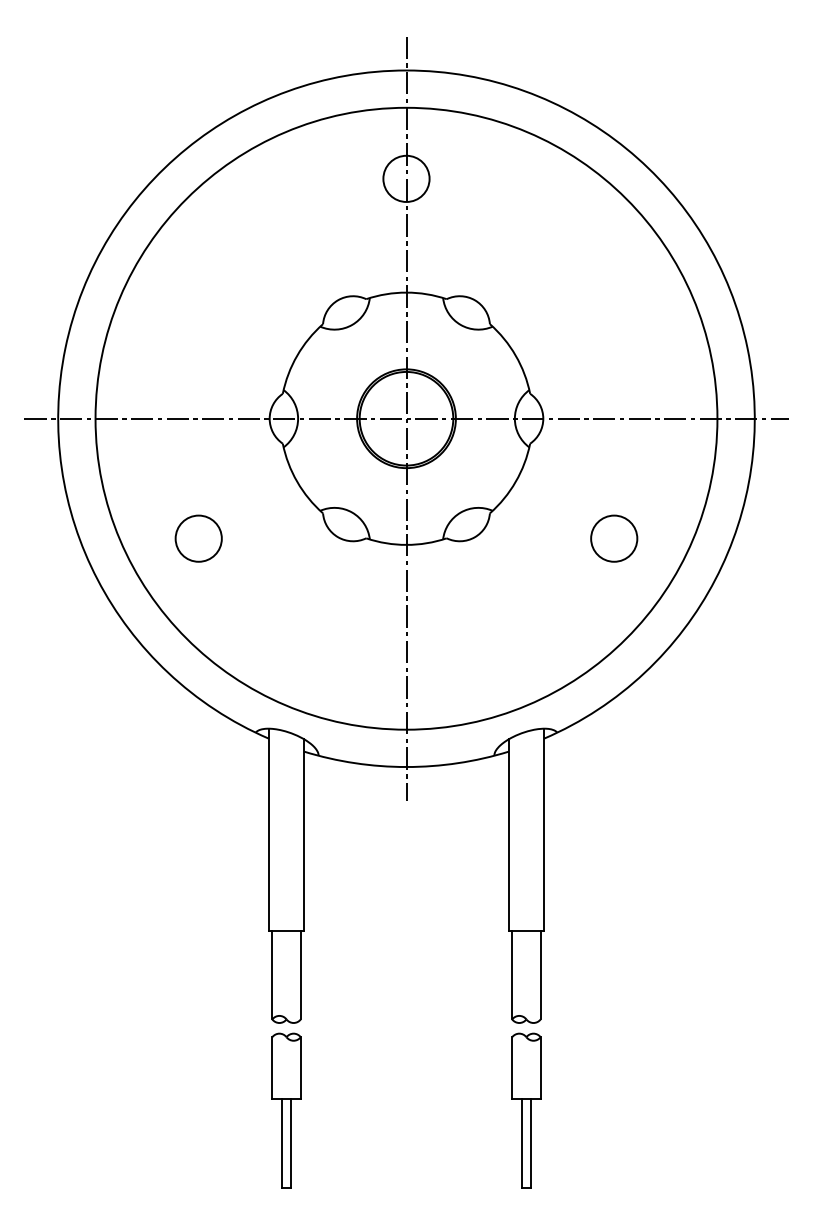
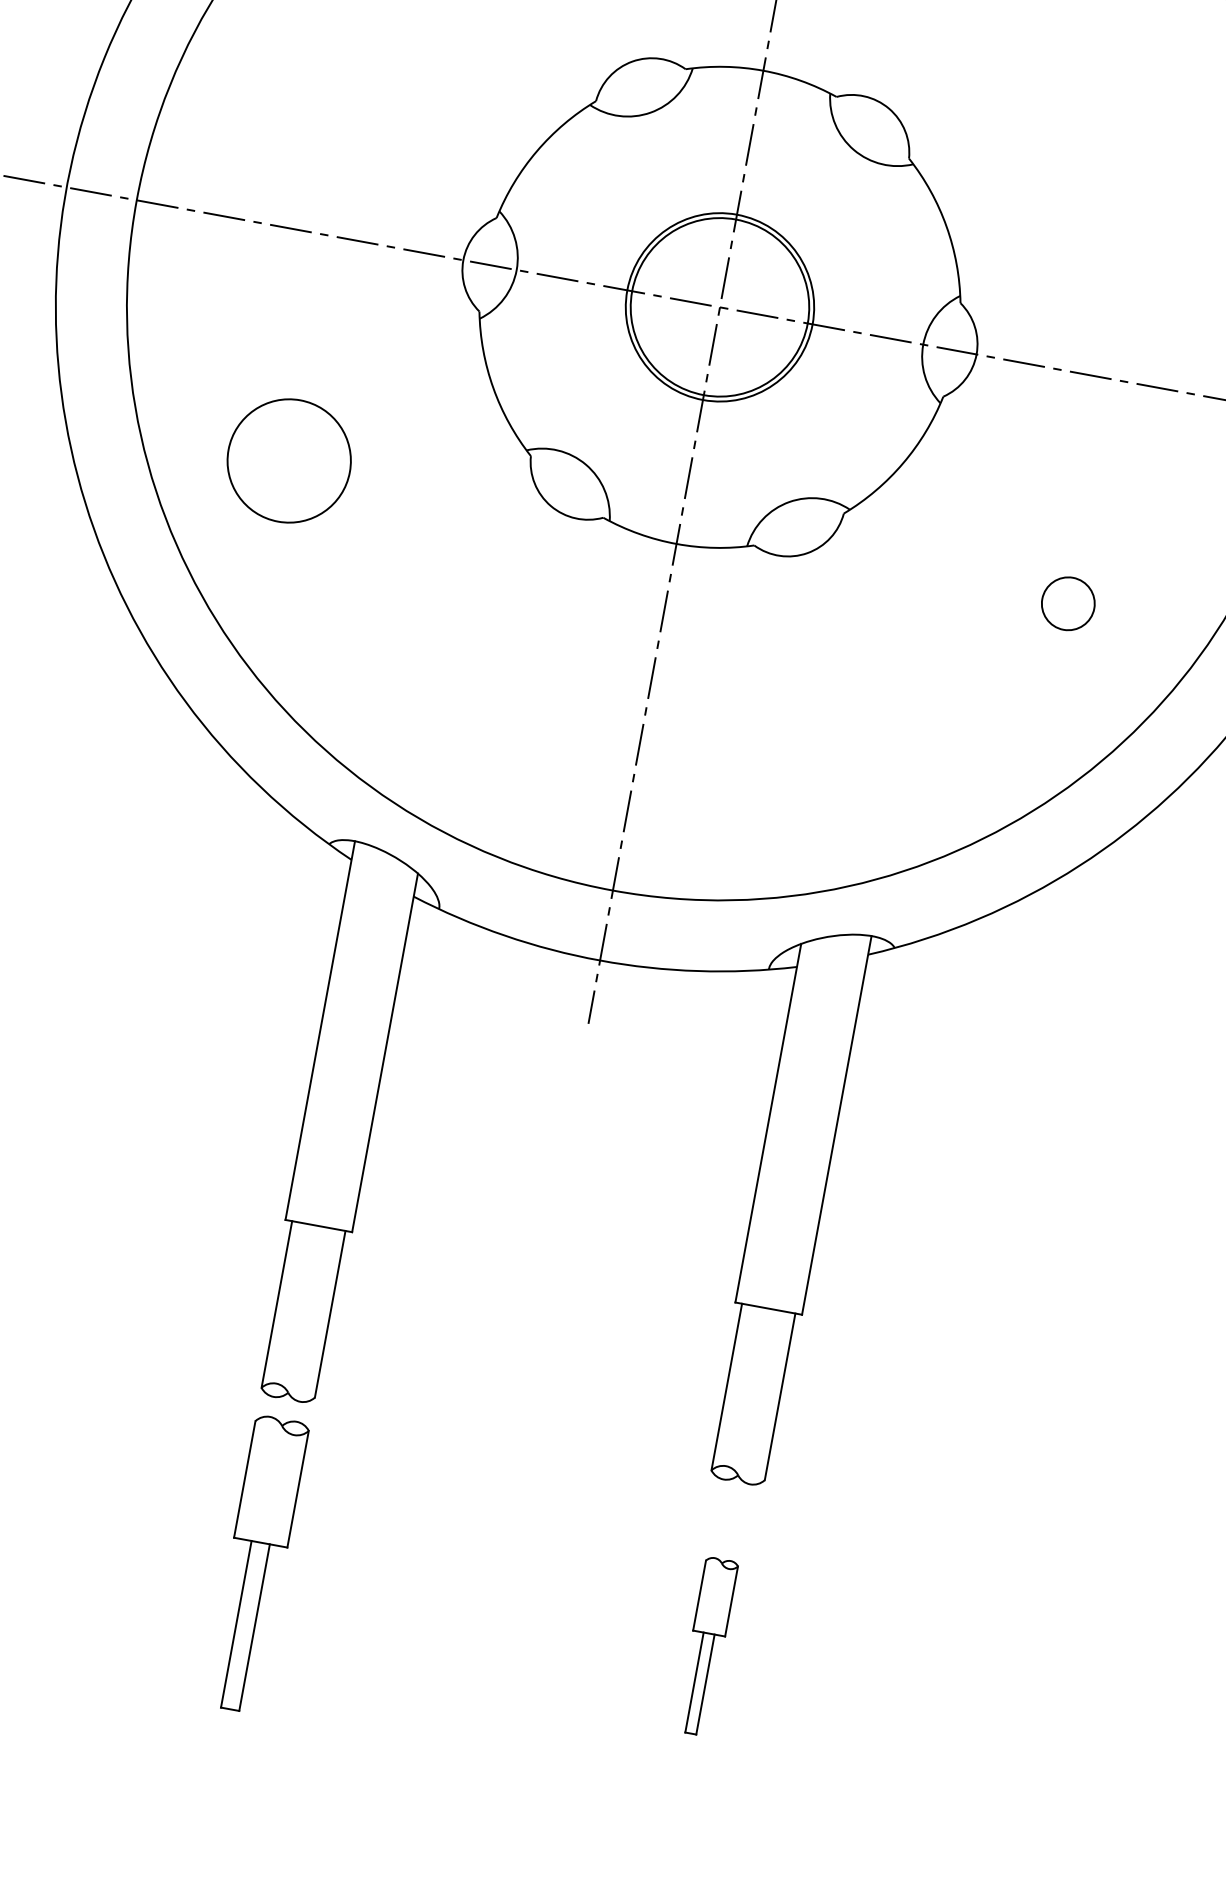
circle: (198, 538) -> (288, 460), size x1.4
circle: (614, 538) -> (1068, 603), size x0.6
part: (526, 1110) -> (706, 1646), size x0.6

